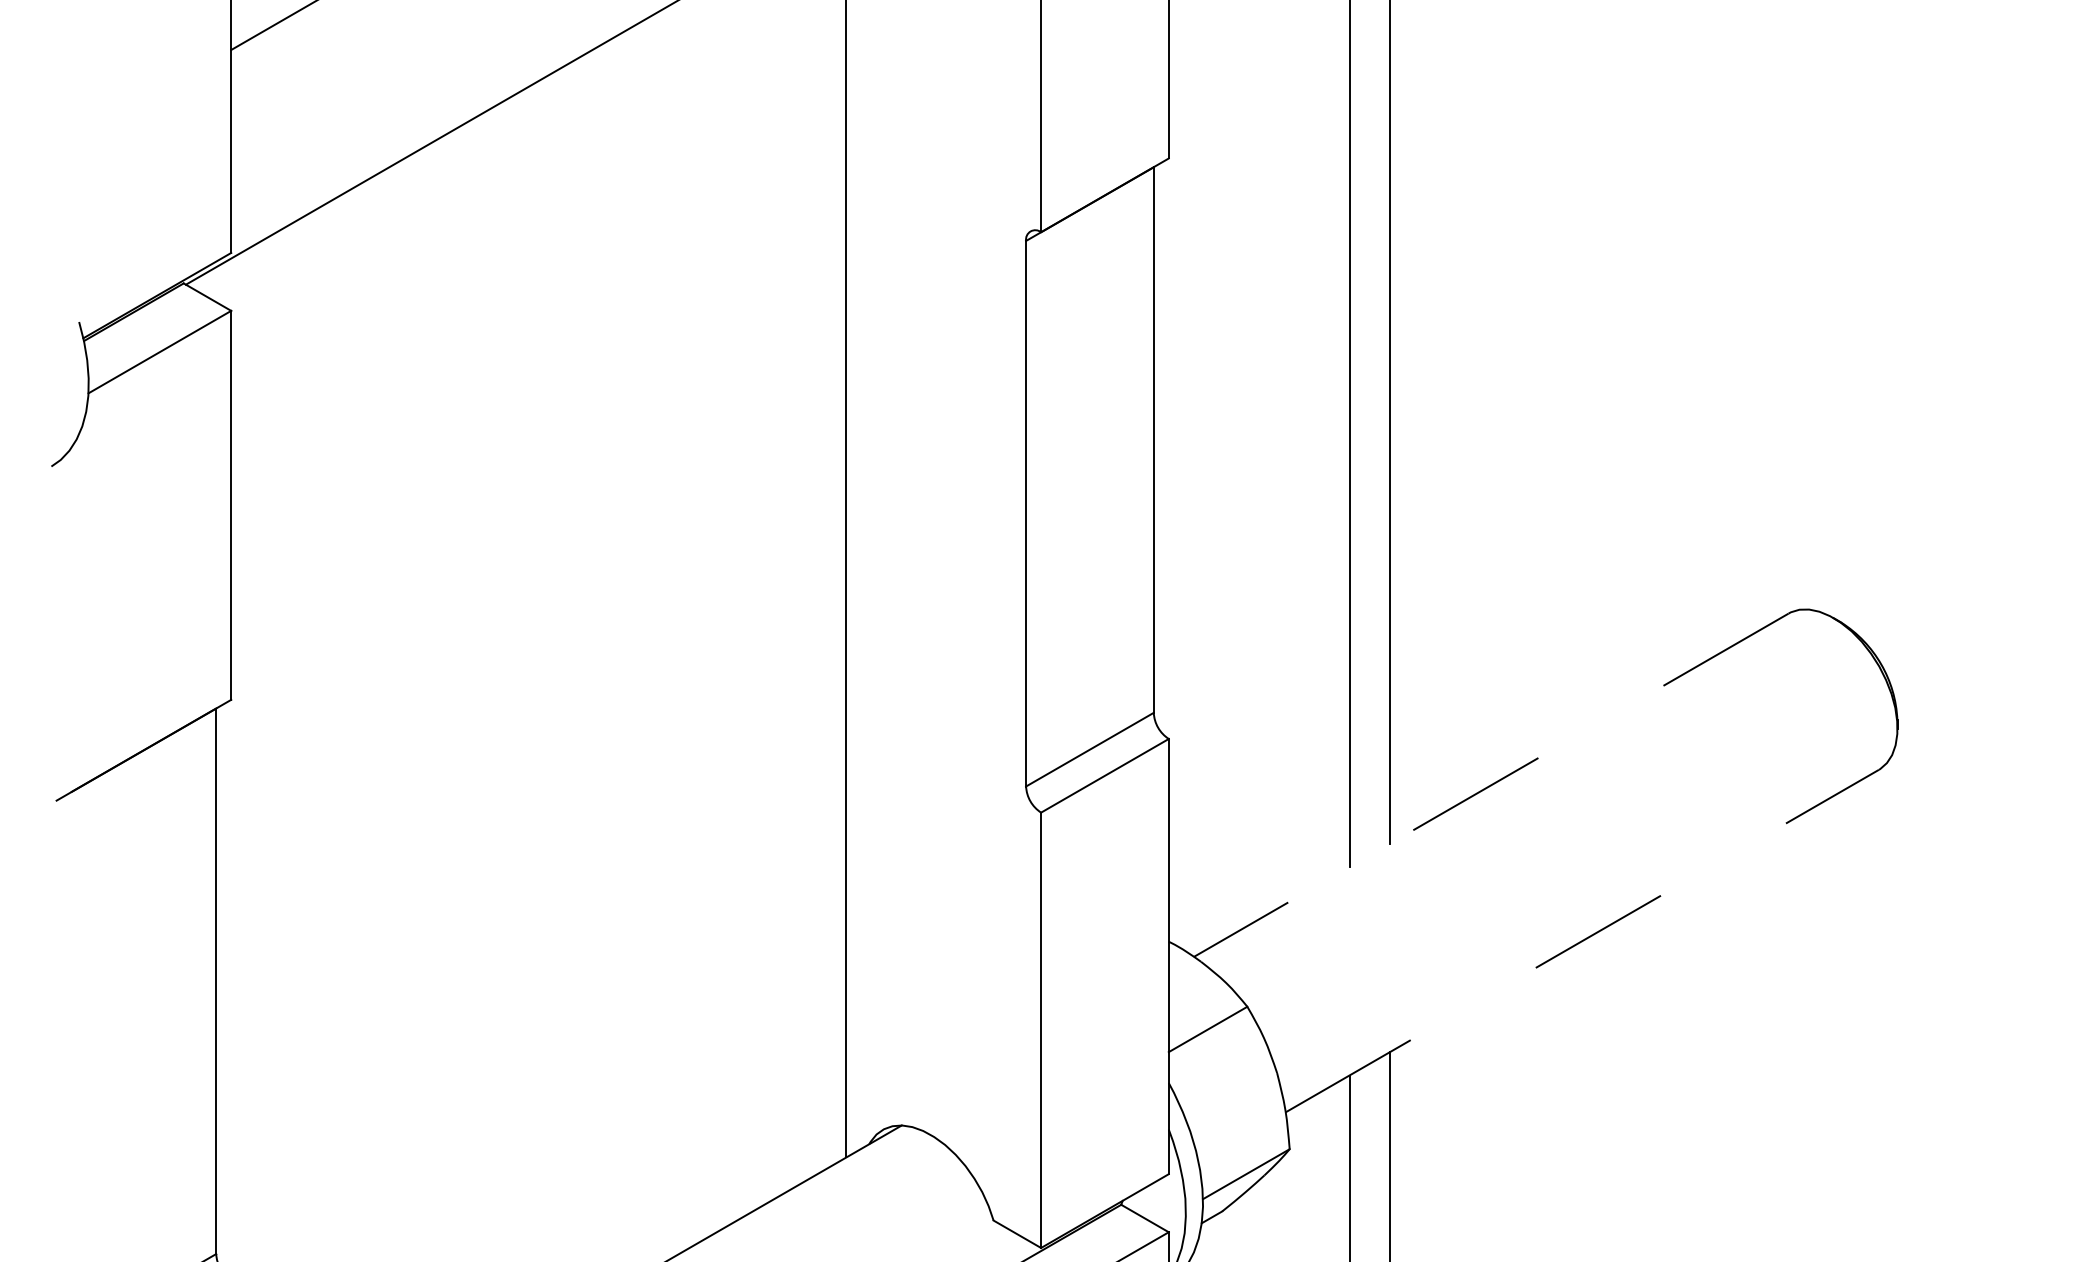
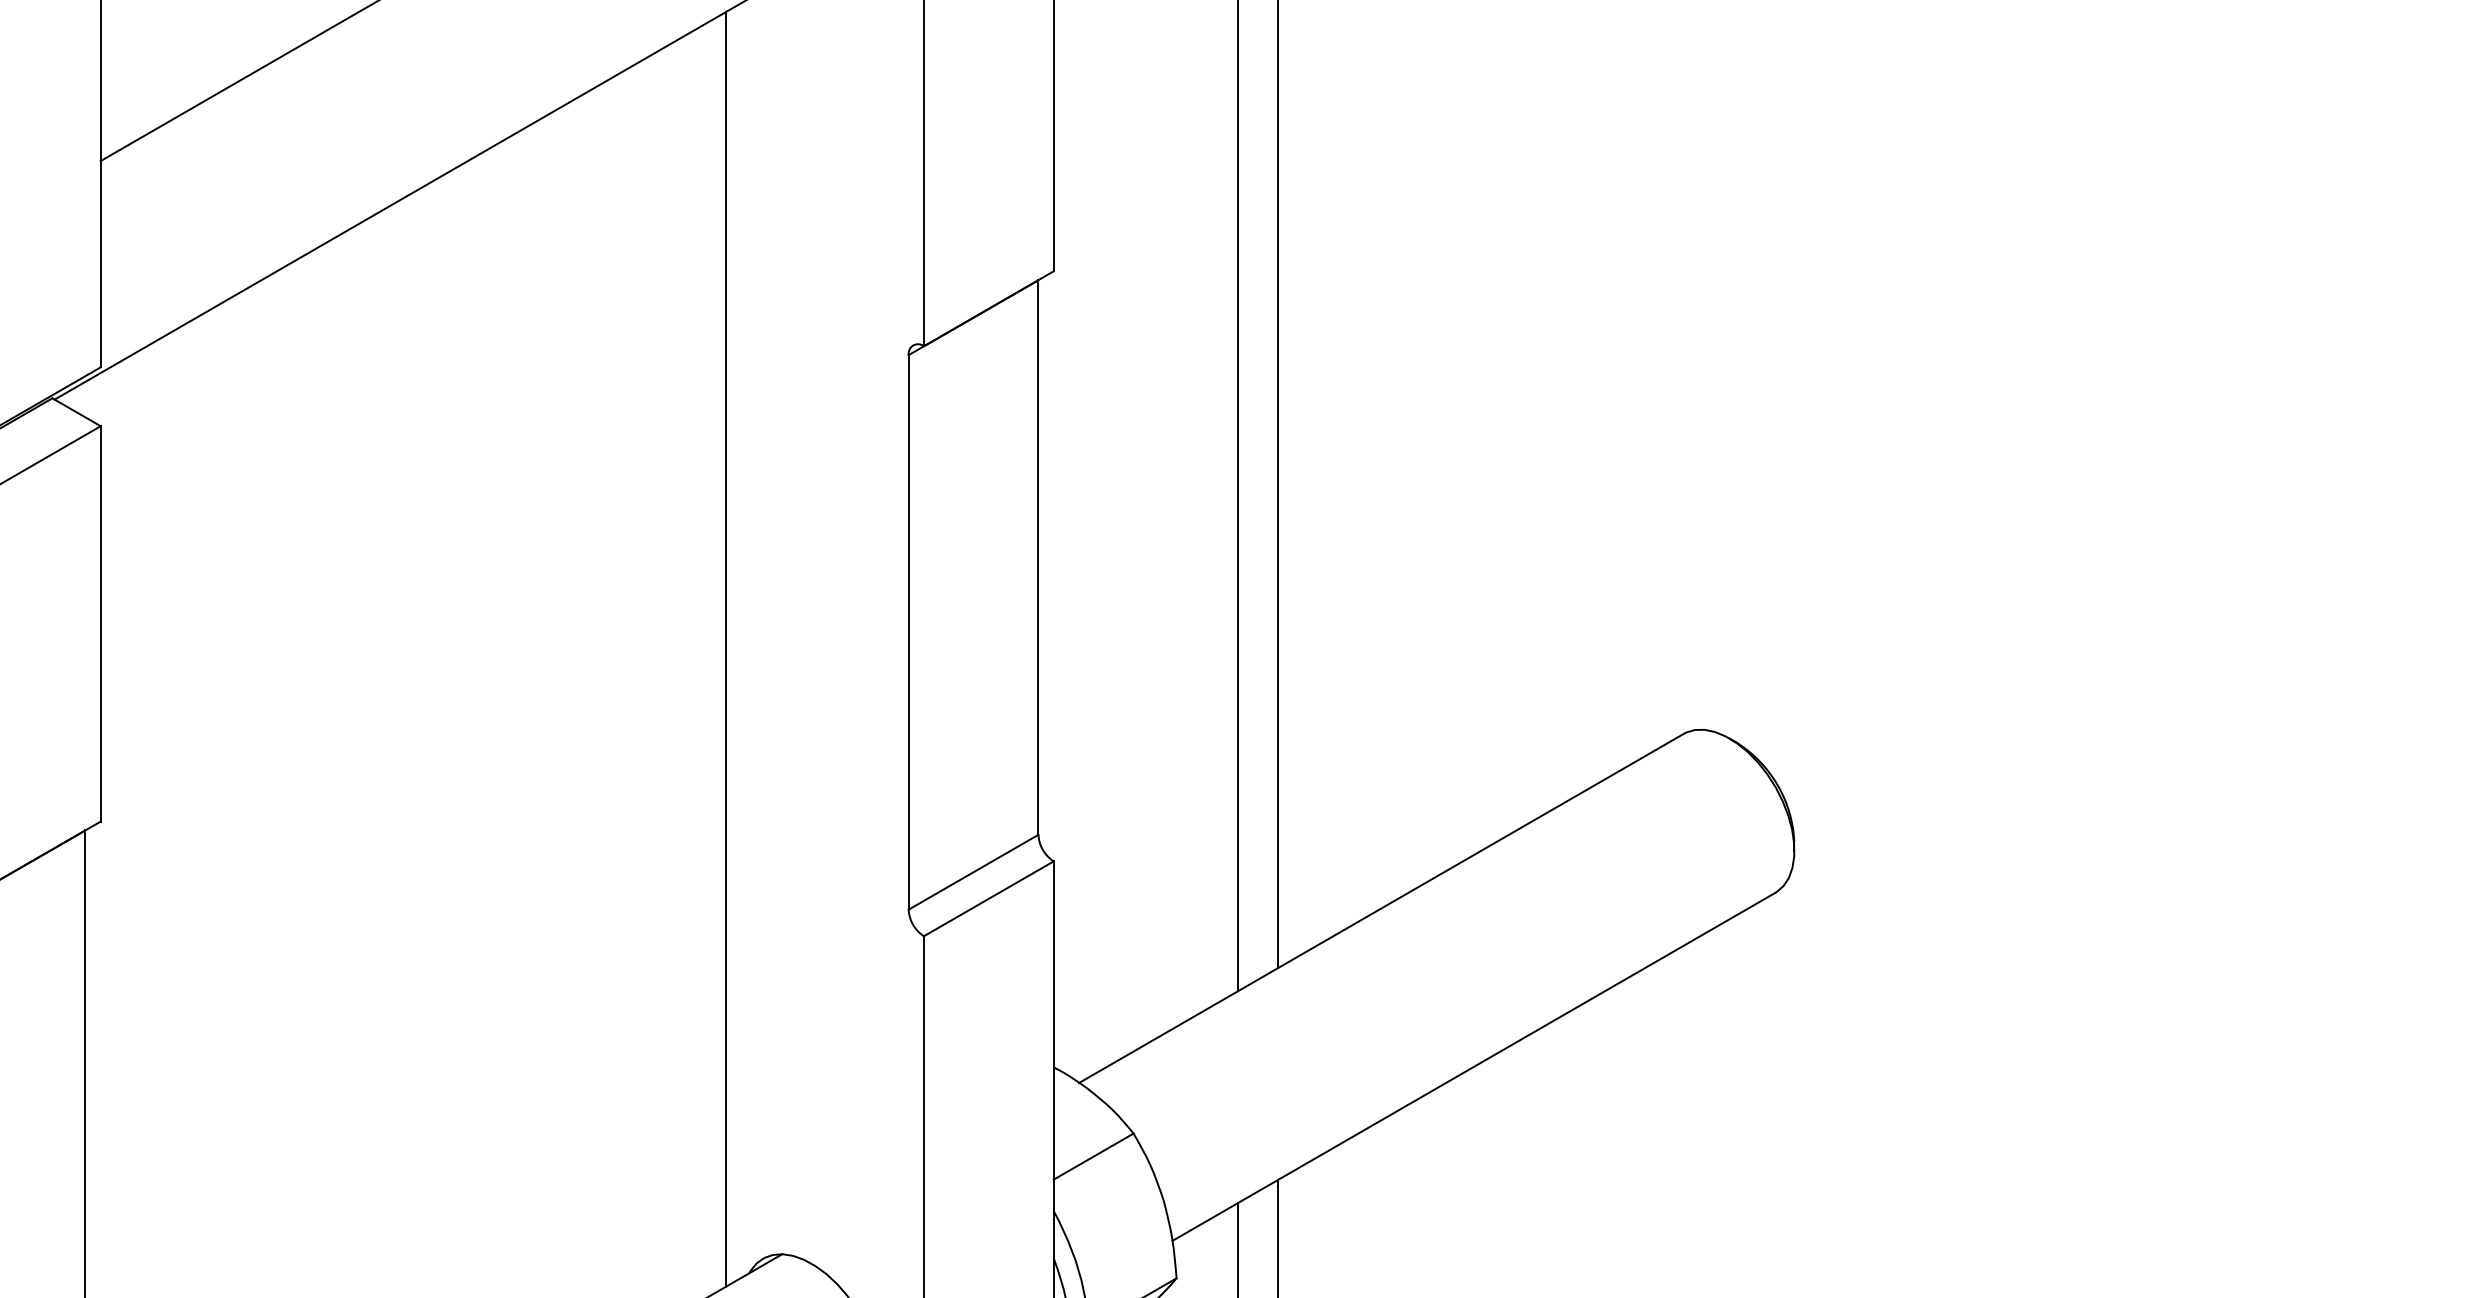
line: (1490, 785) -> (1380, 908), dashed -> solid
line: (1582, 940) -> (1474, 1066), dashed -> solid

